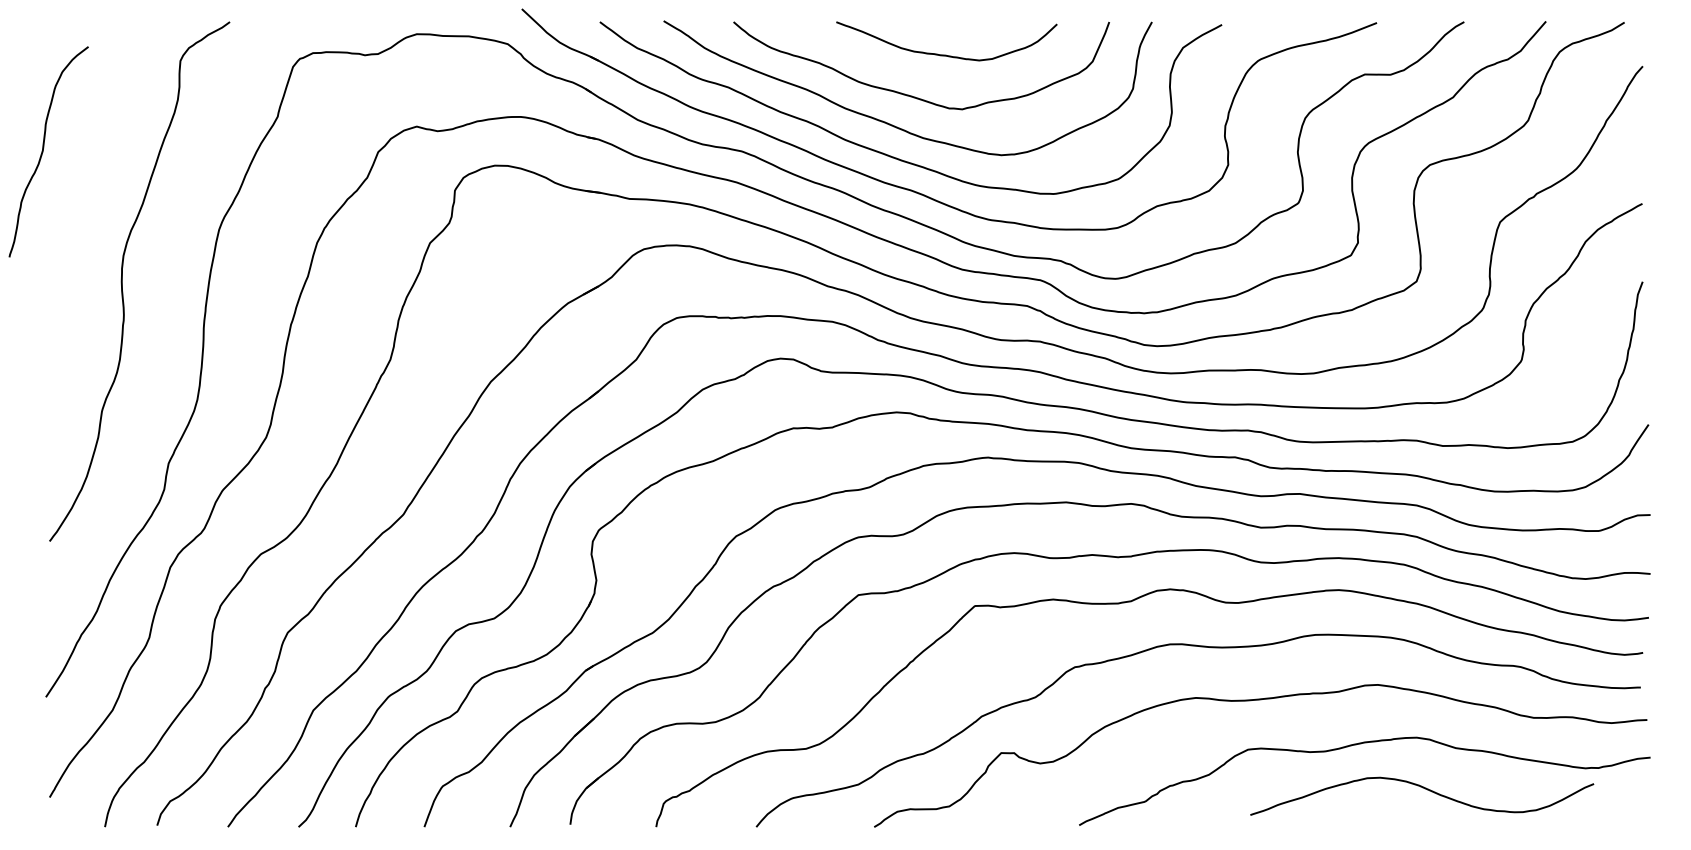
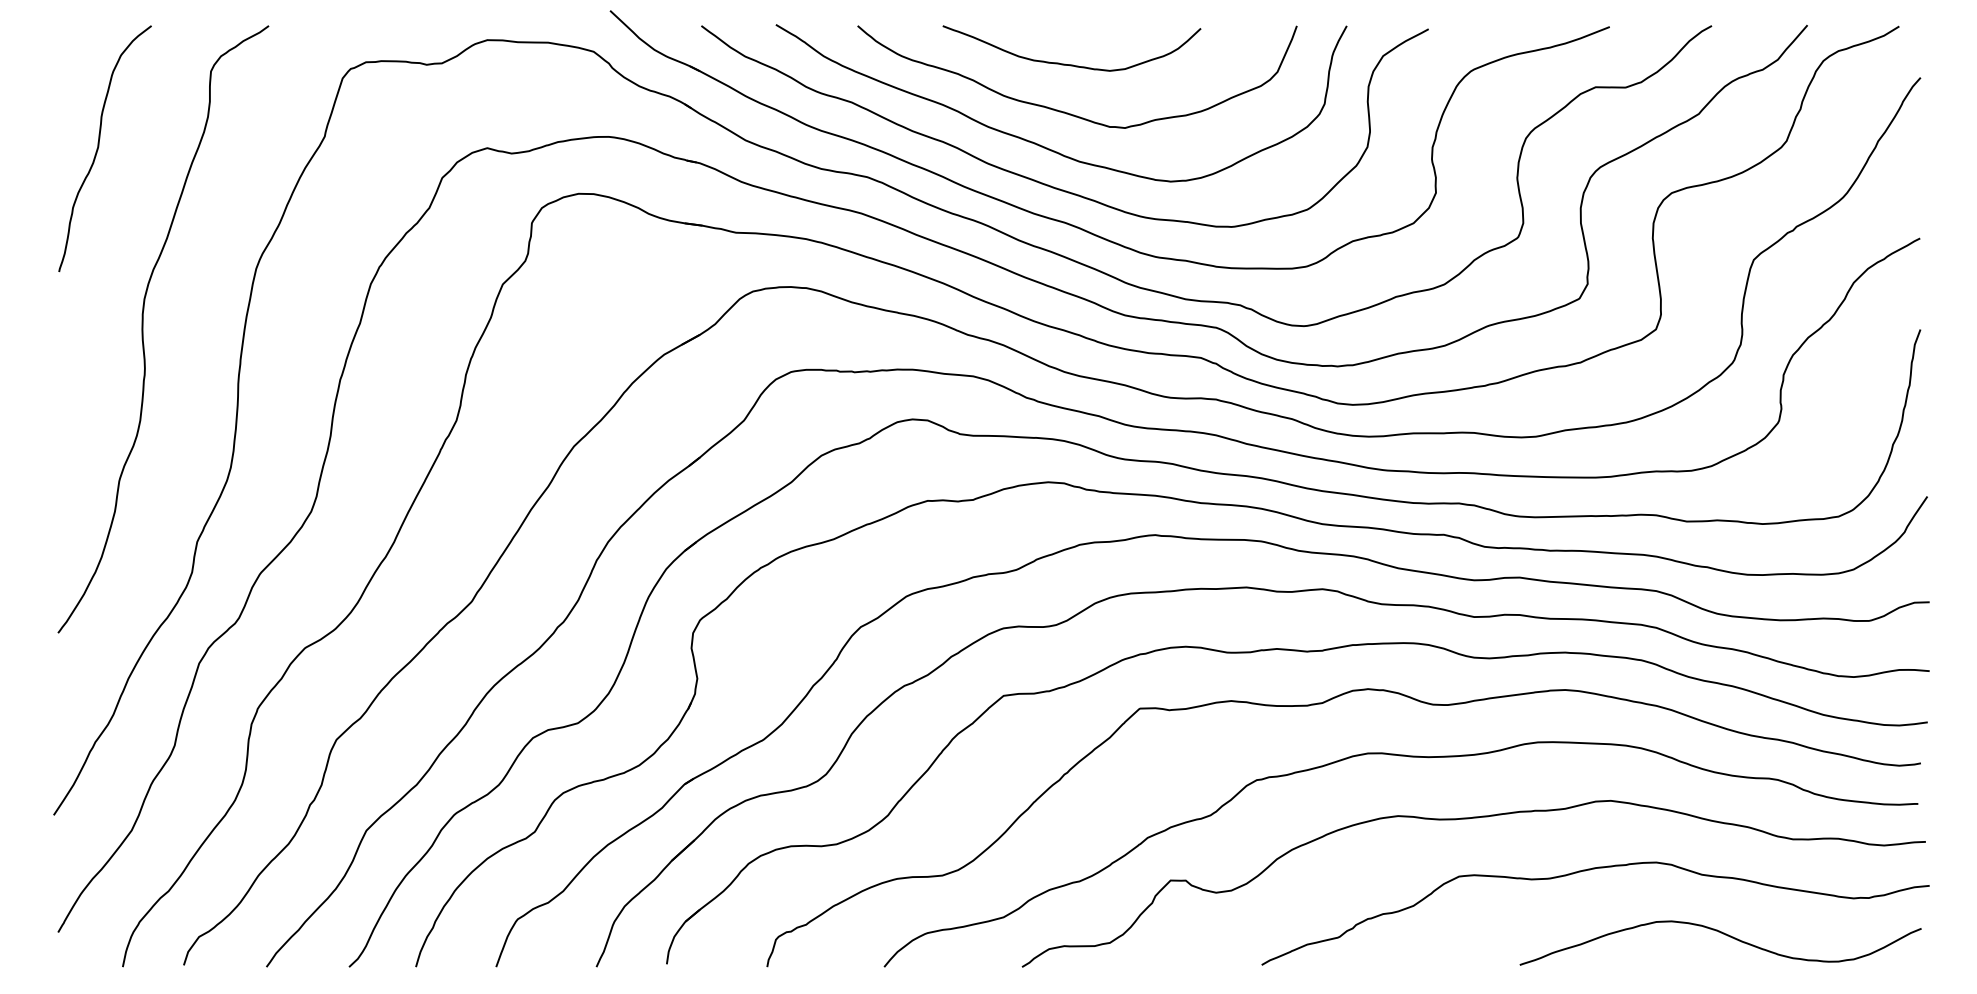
curve: (946, 55) -> (1071, 64), moved
curve: (43, 149) -> (99, 146), moved
curve: (1424, 788) -> (1723, 934), moved

